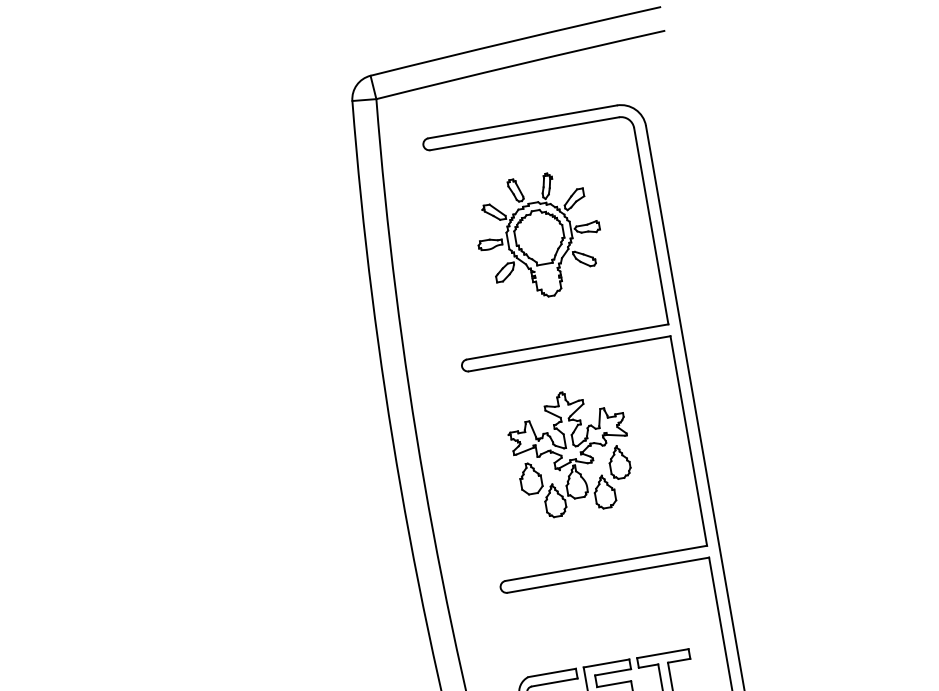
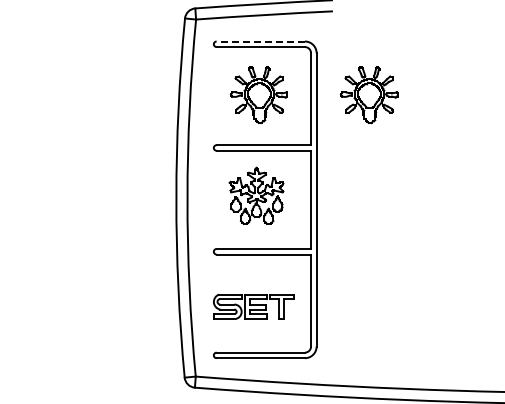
line: (521, 121) -> (260, 41), solid -> dashed
part: (772, 196) -> (368, 95), added

